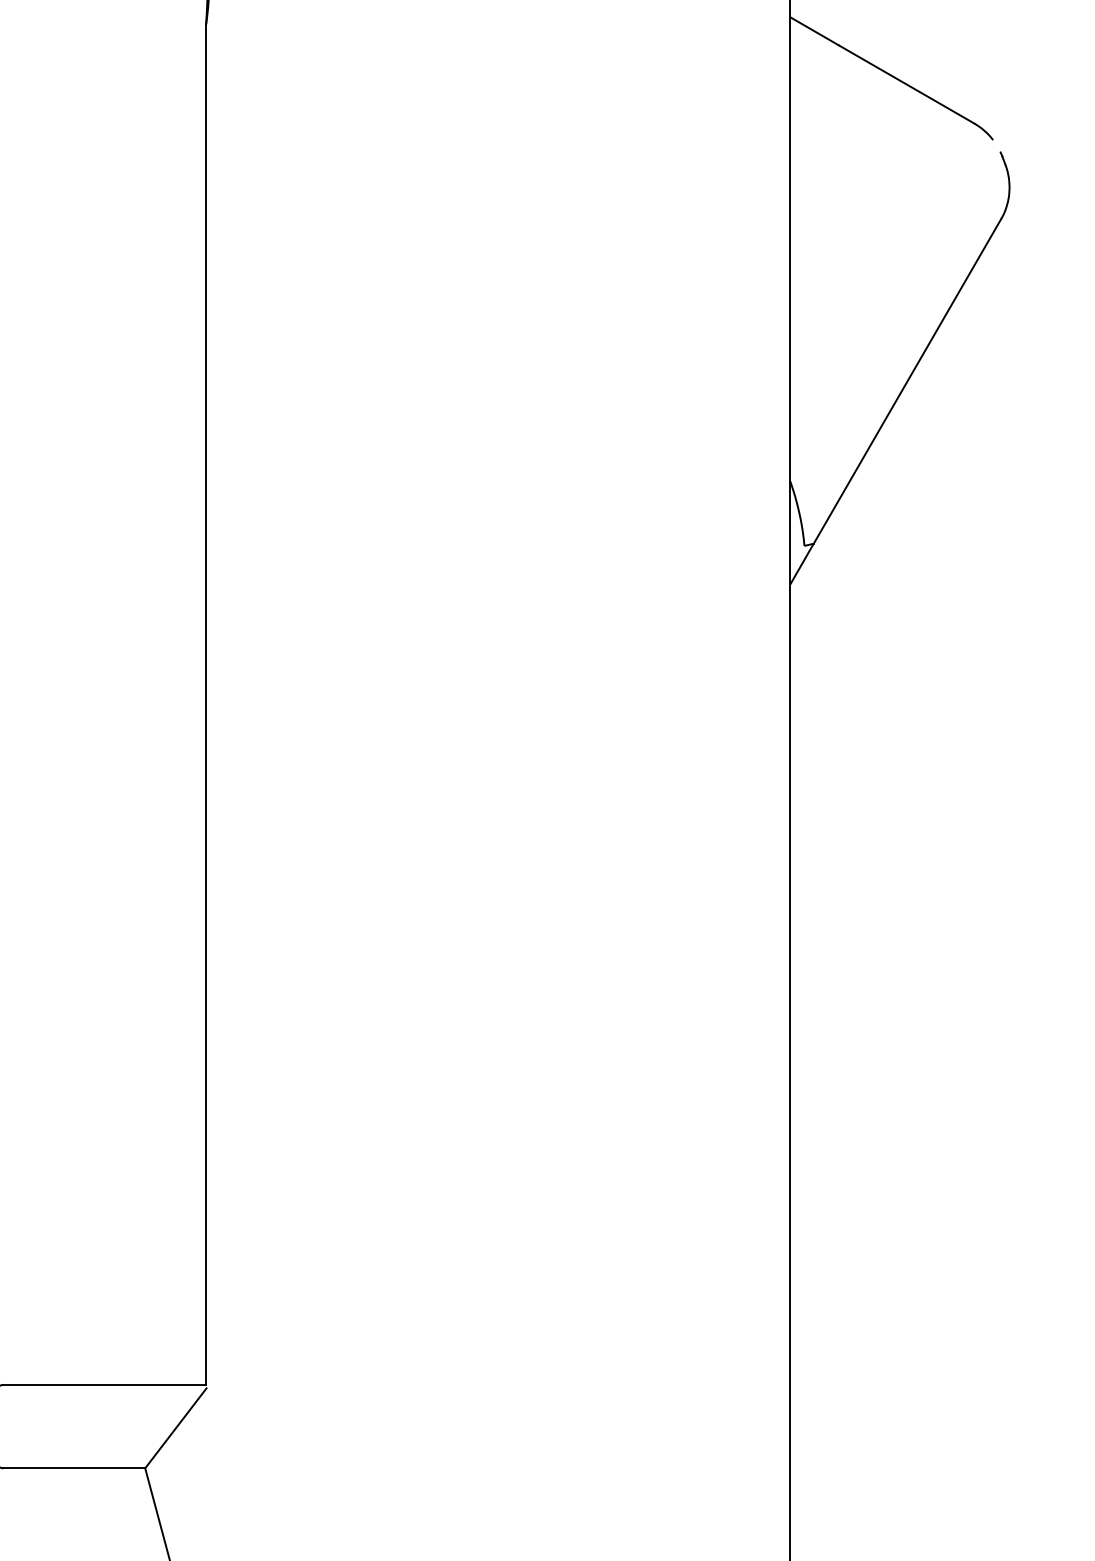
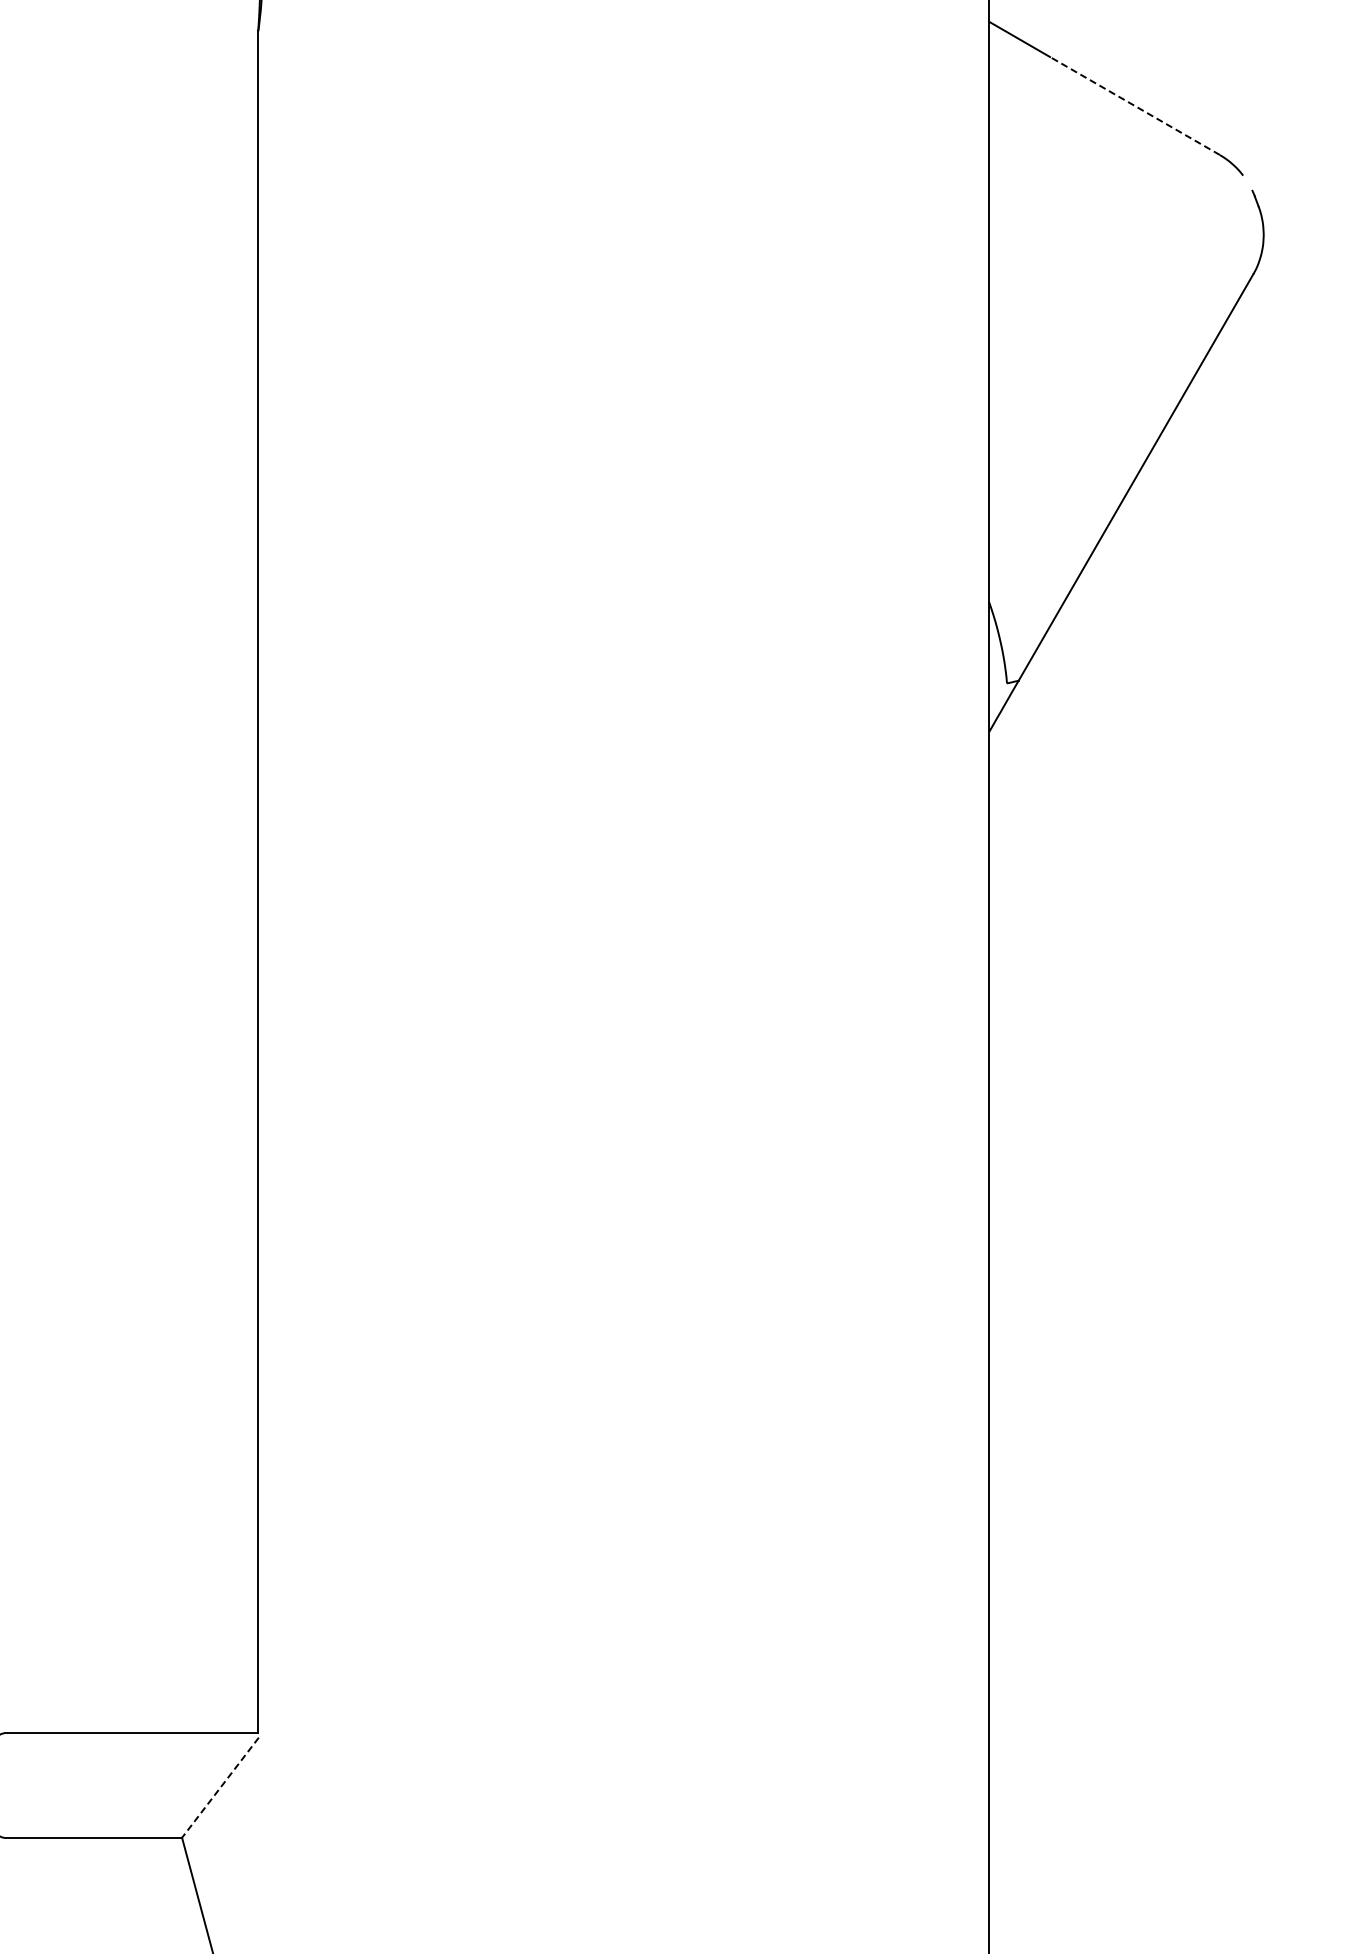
line: (906, 84) -> (1134, 105), solid -> dashed
line: (175, 1428) -> (220, 1788), solid -> dashed

